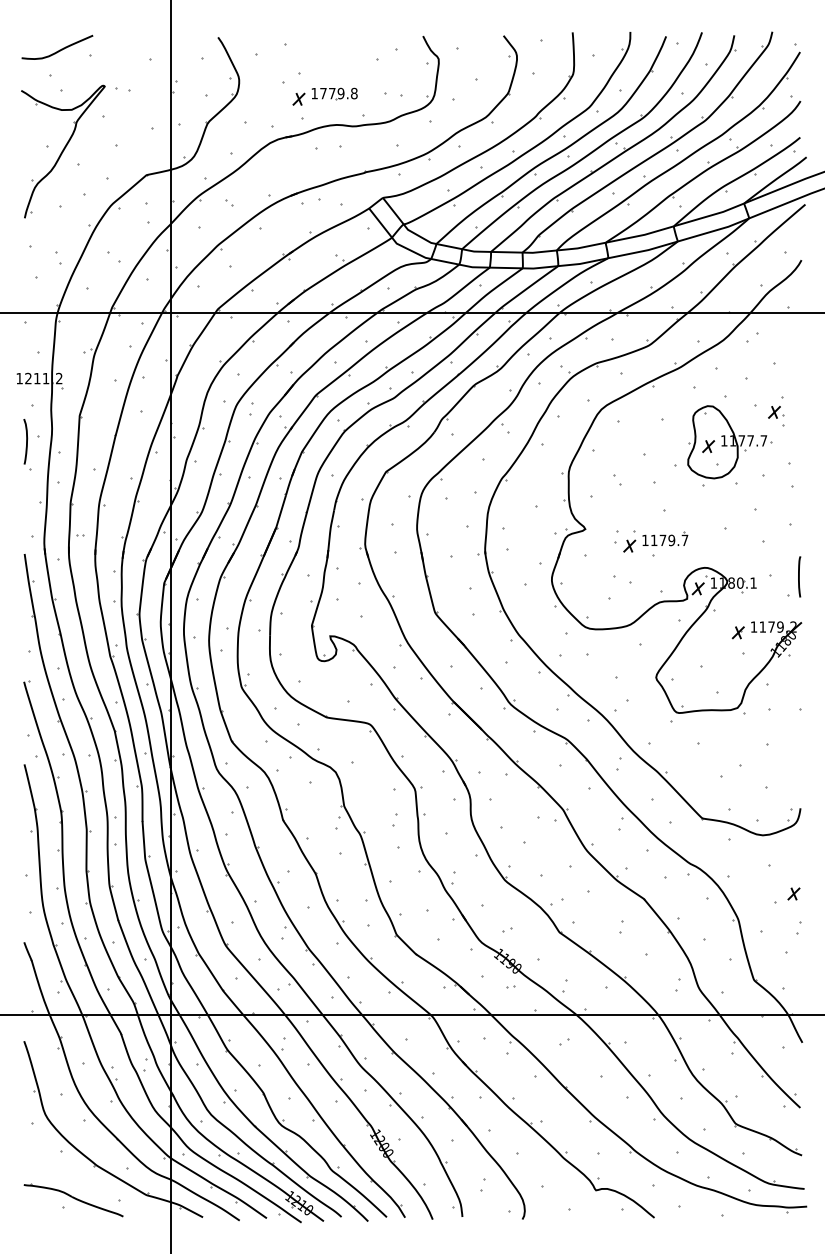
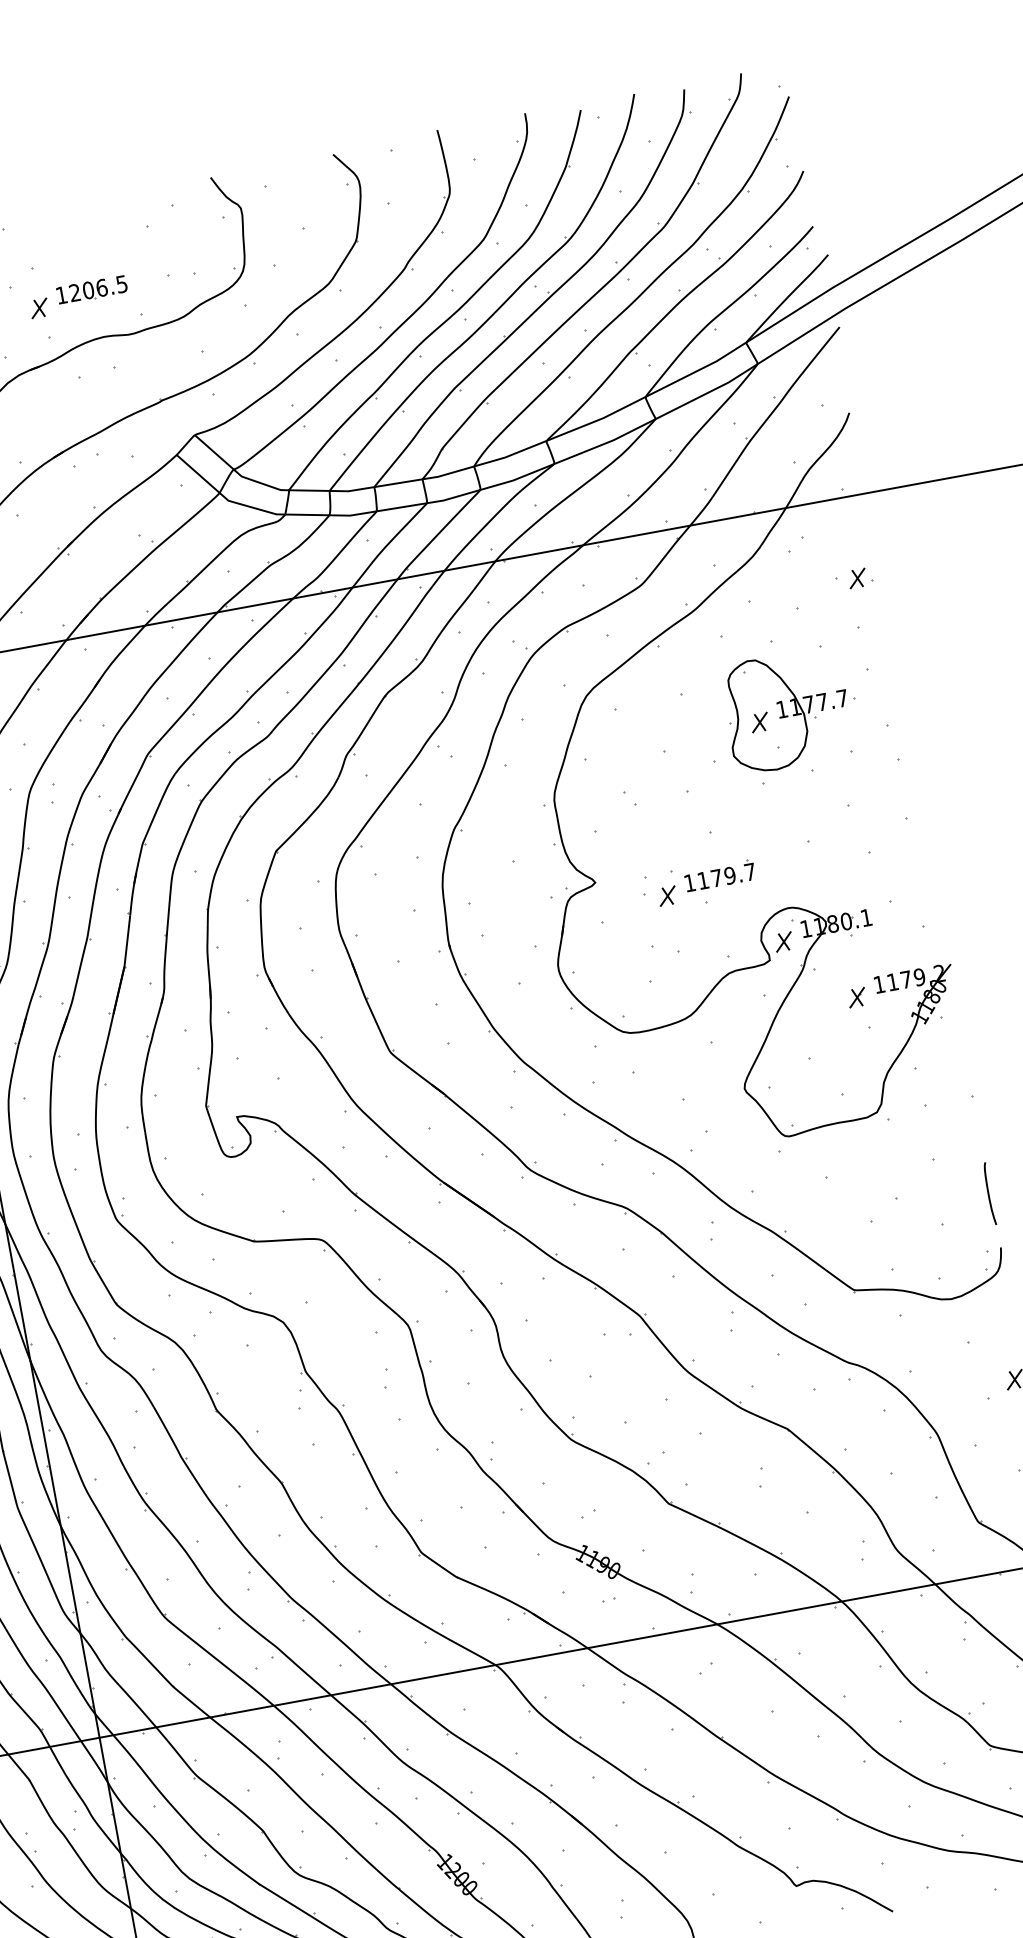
text: (338, 93) -> (97, 288), 1779.8 -> 1206.5
part: (776, 412) -> (860, 578), moved
curve: (799, 576) -> (989, 1193), moved

